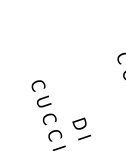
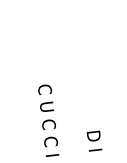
text: (81, 128) -> (94, 140), moved

